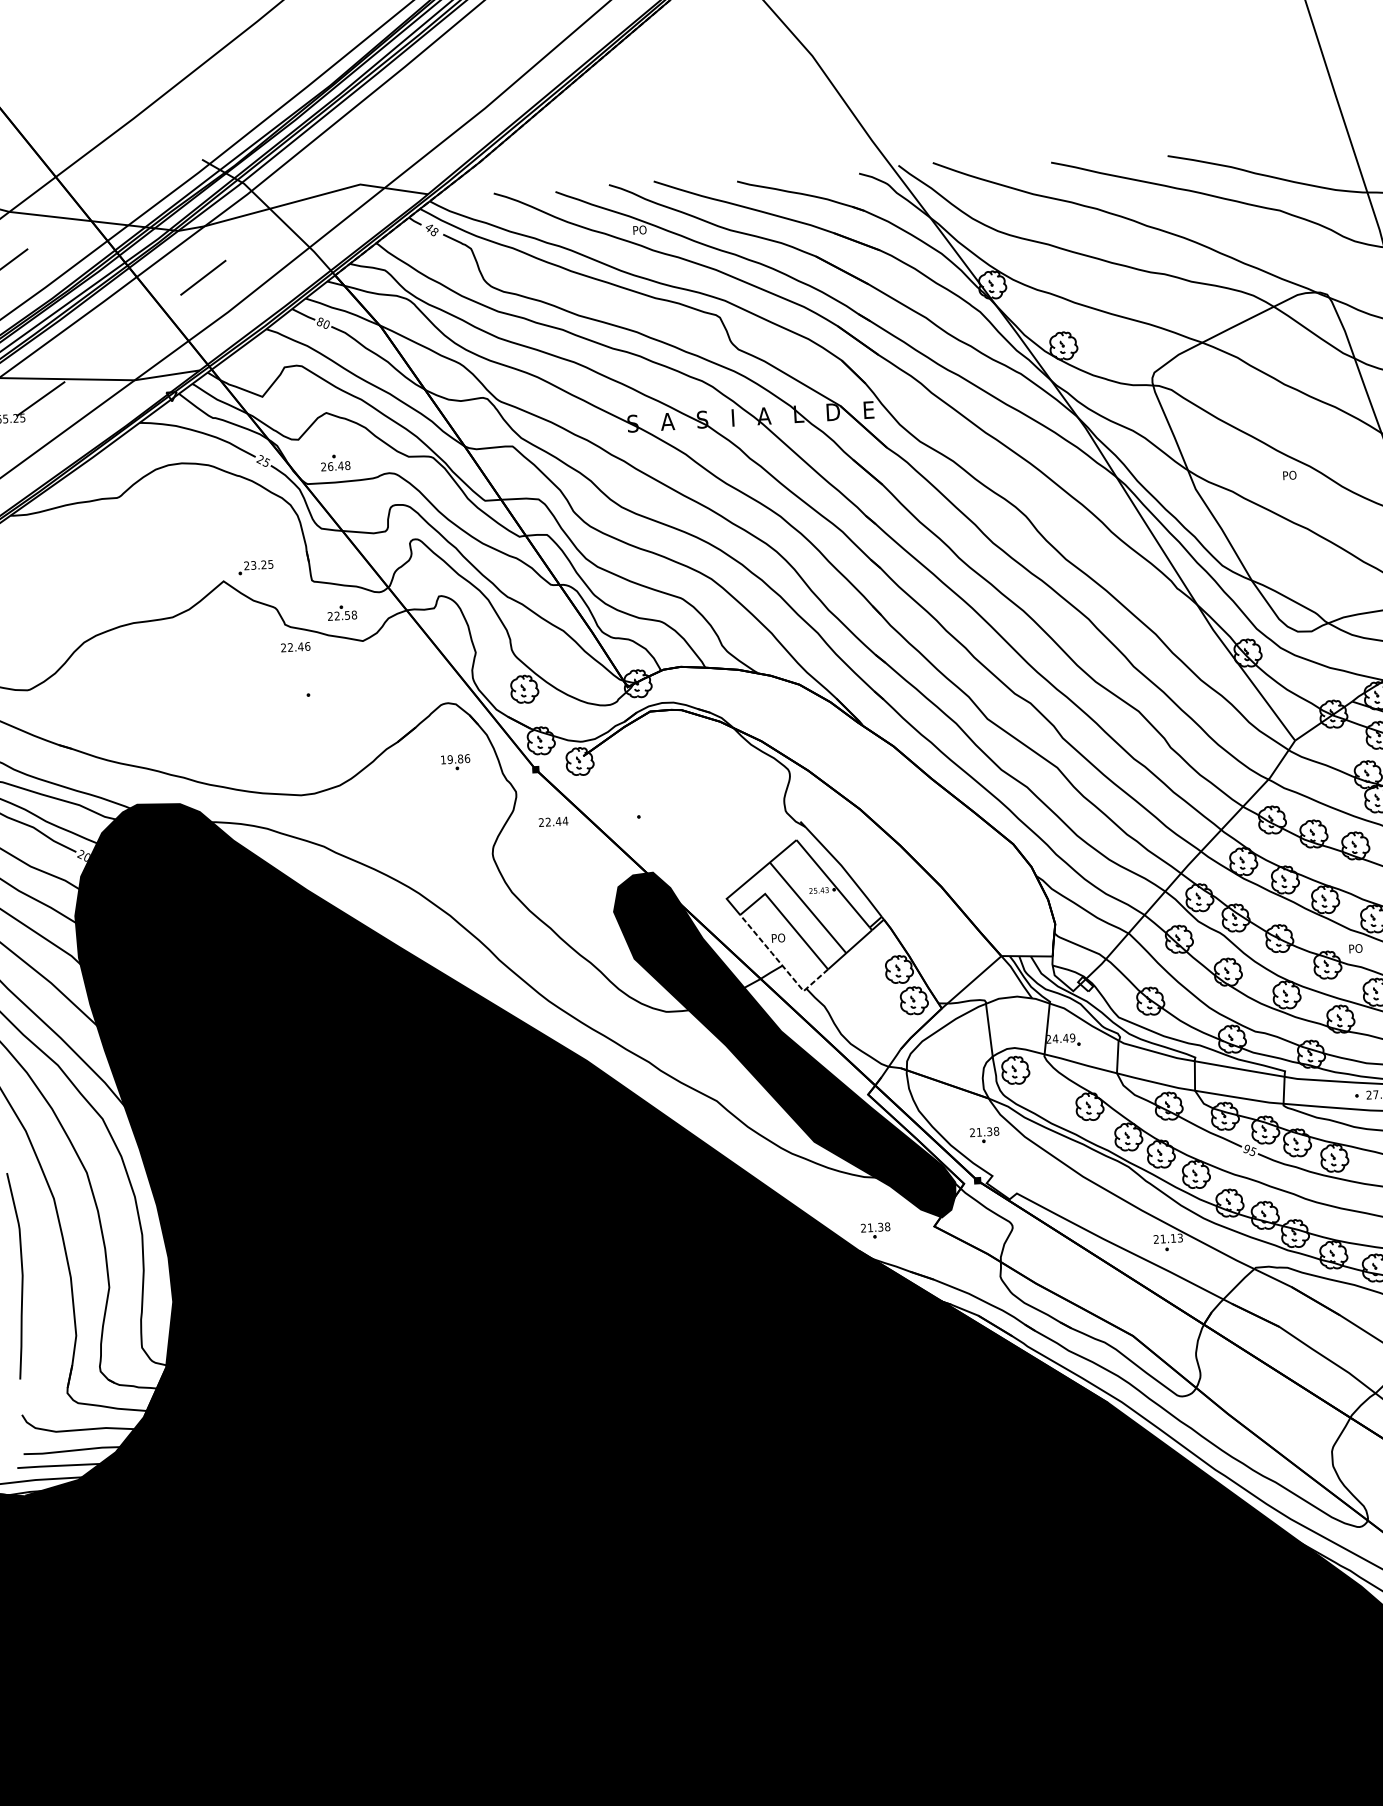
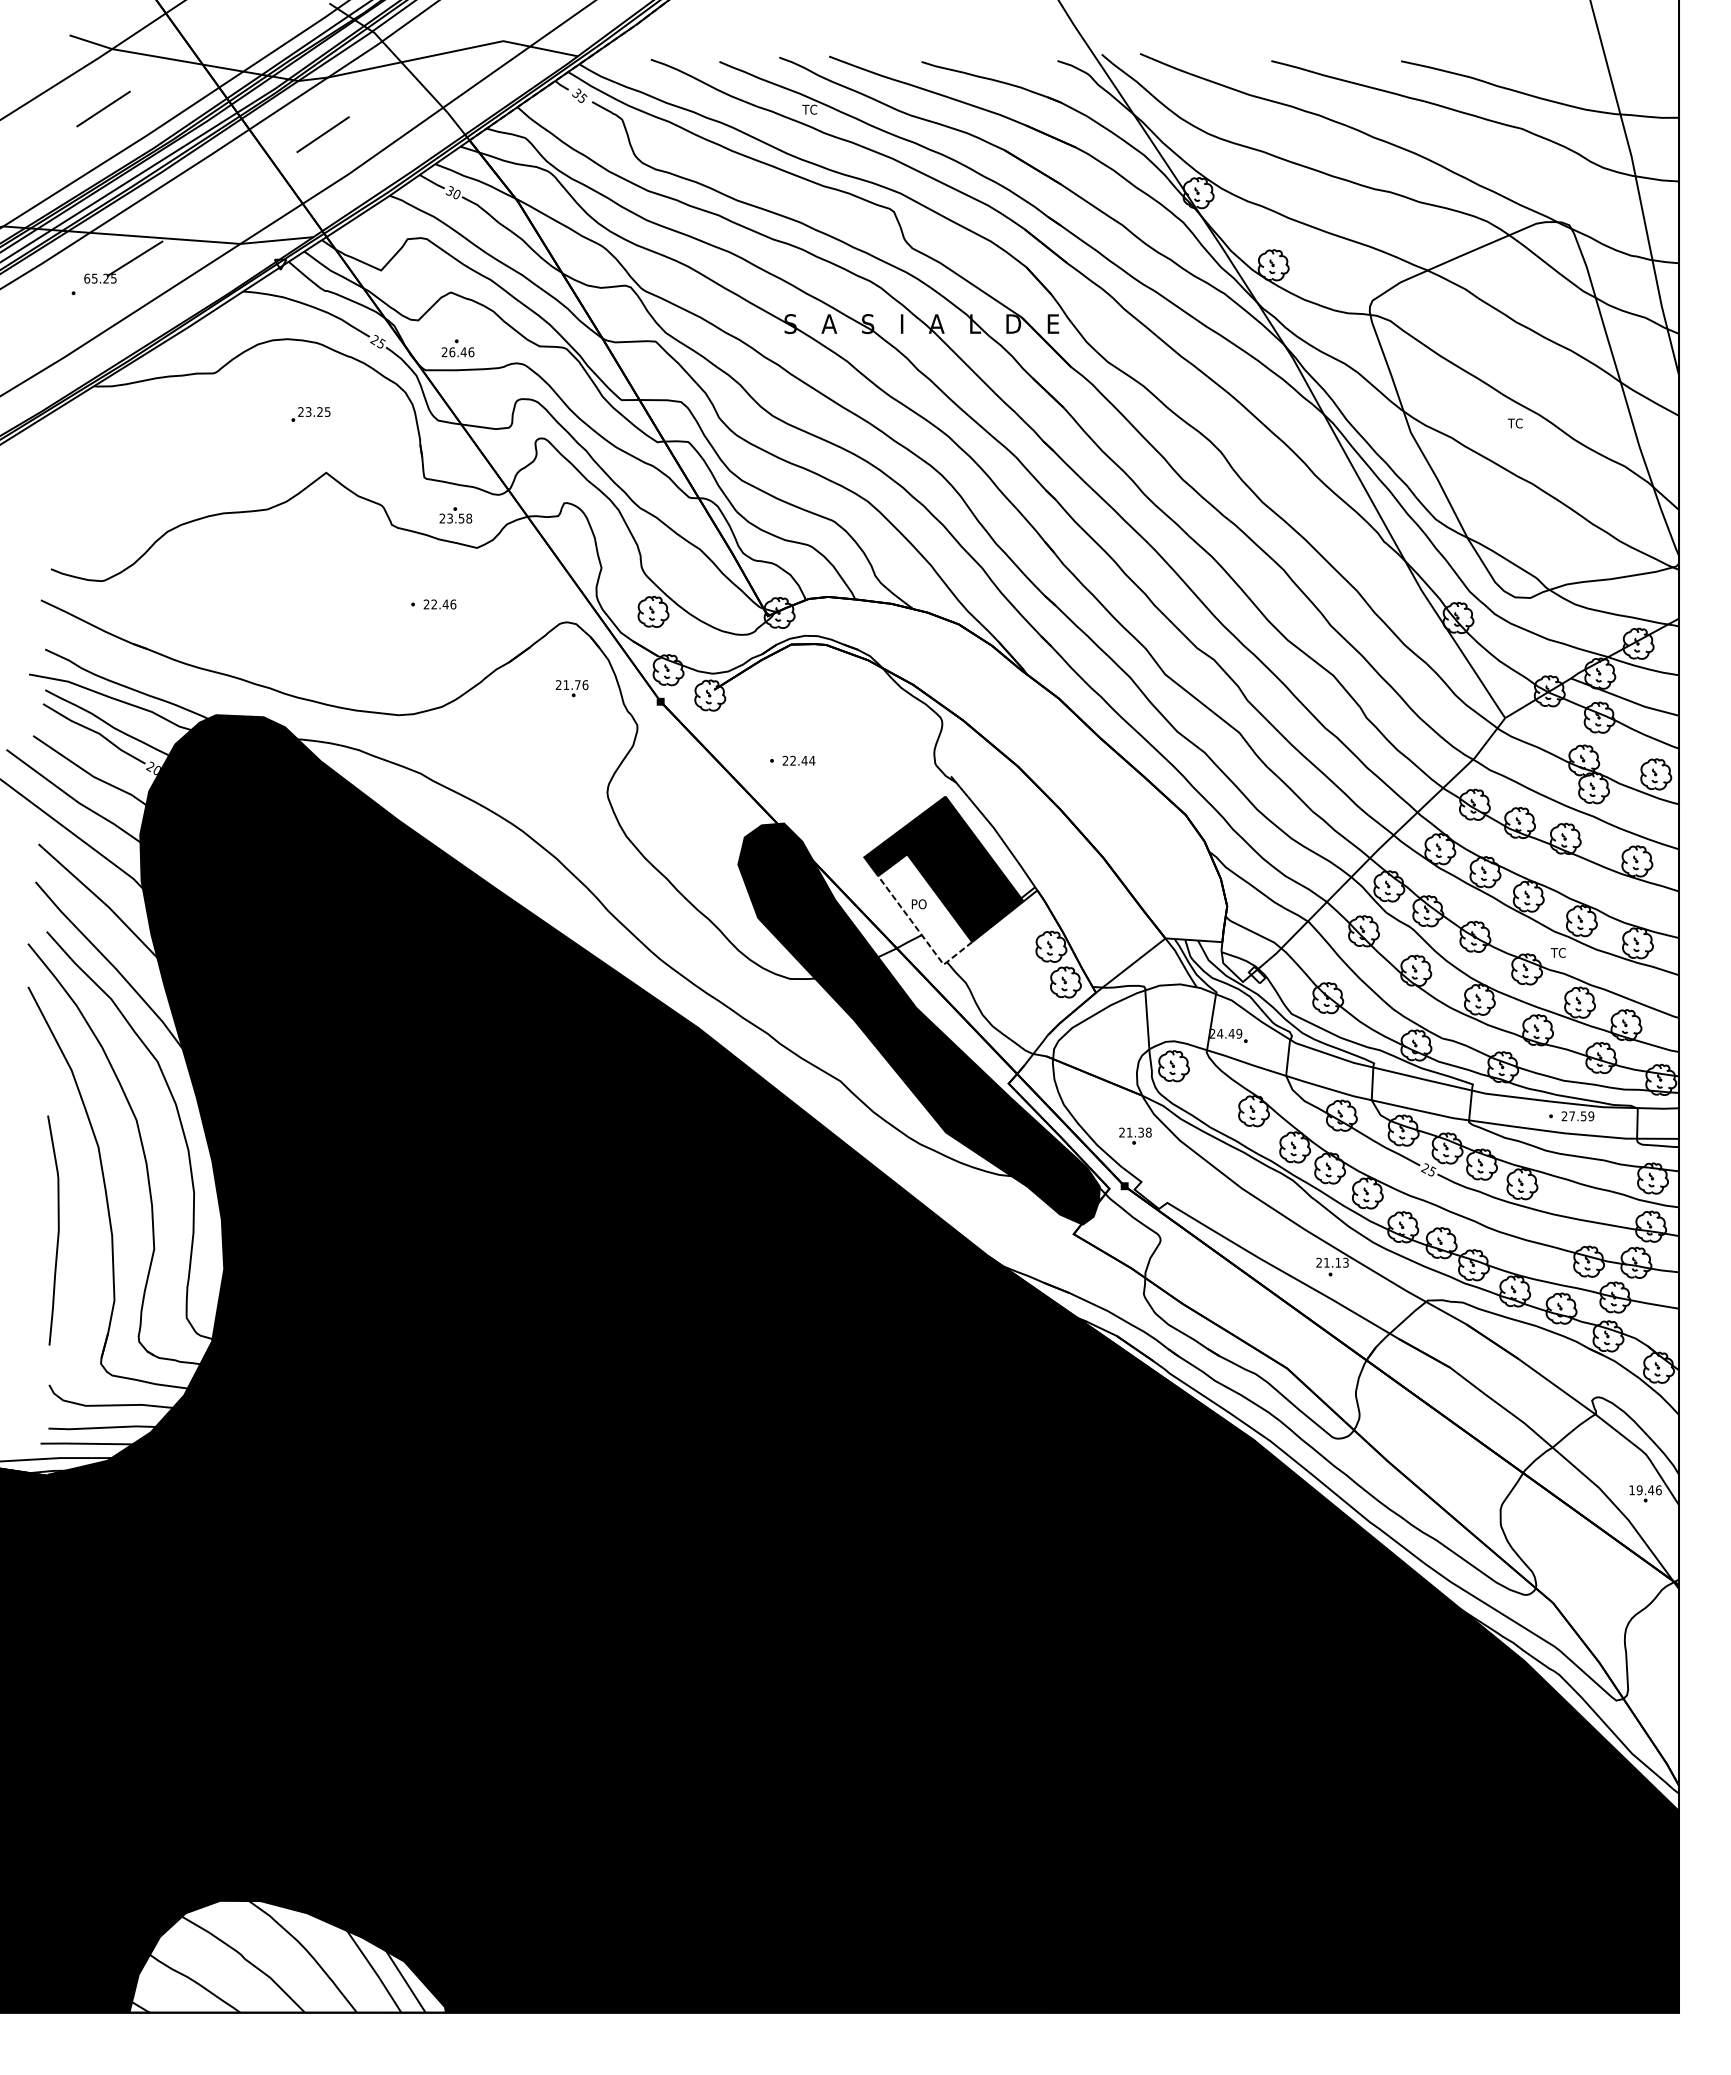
text: (431, 229) -> (579, 95), 48 -> 35
text: (639, 230) -> (810, 109), PO -> TC
text: (319, 321) -> (449, 190), 80 -> 30
text: (347, 465) -> (471, 352), 26.48 -> 26.46
text: (1289, 475) -> (1515, 423), PO -> TC
part: (255, 567) -> (310, 414), moved
text: (336, 616) -> (449, 518), 22.58 -> 23.58
text: (295, 647) -> (439, 604), moved
text: (451, 759) -> (567, 685), 19.86 -> 21.76
text: (553, 821) -> (798, 760), moved
fill: (798, 905) -> (943, 869), added
text: (1355, 948) -> (1558, 952), PO -> TC
text: (1245, 1149) -> (1424, 1168), 95 -> 25
part: (875, 1230) -> (1008, 1234), removed

